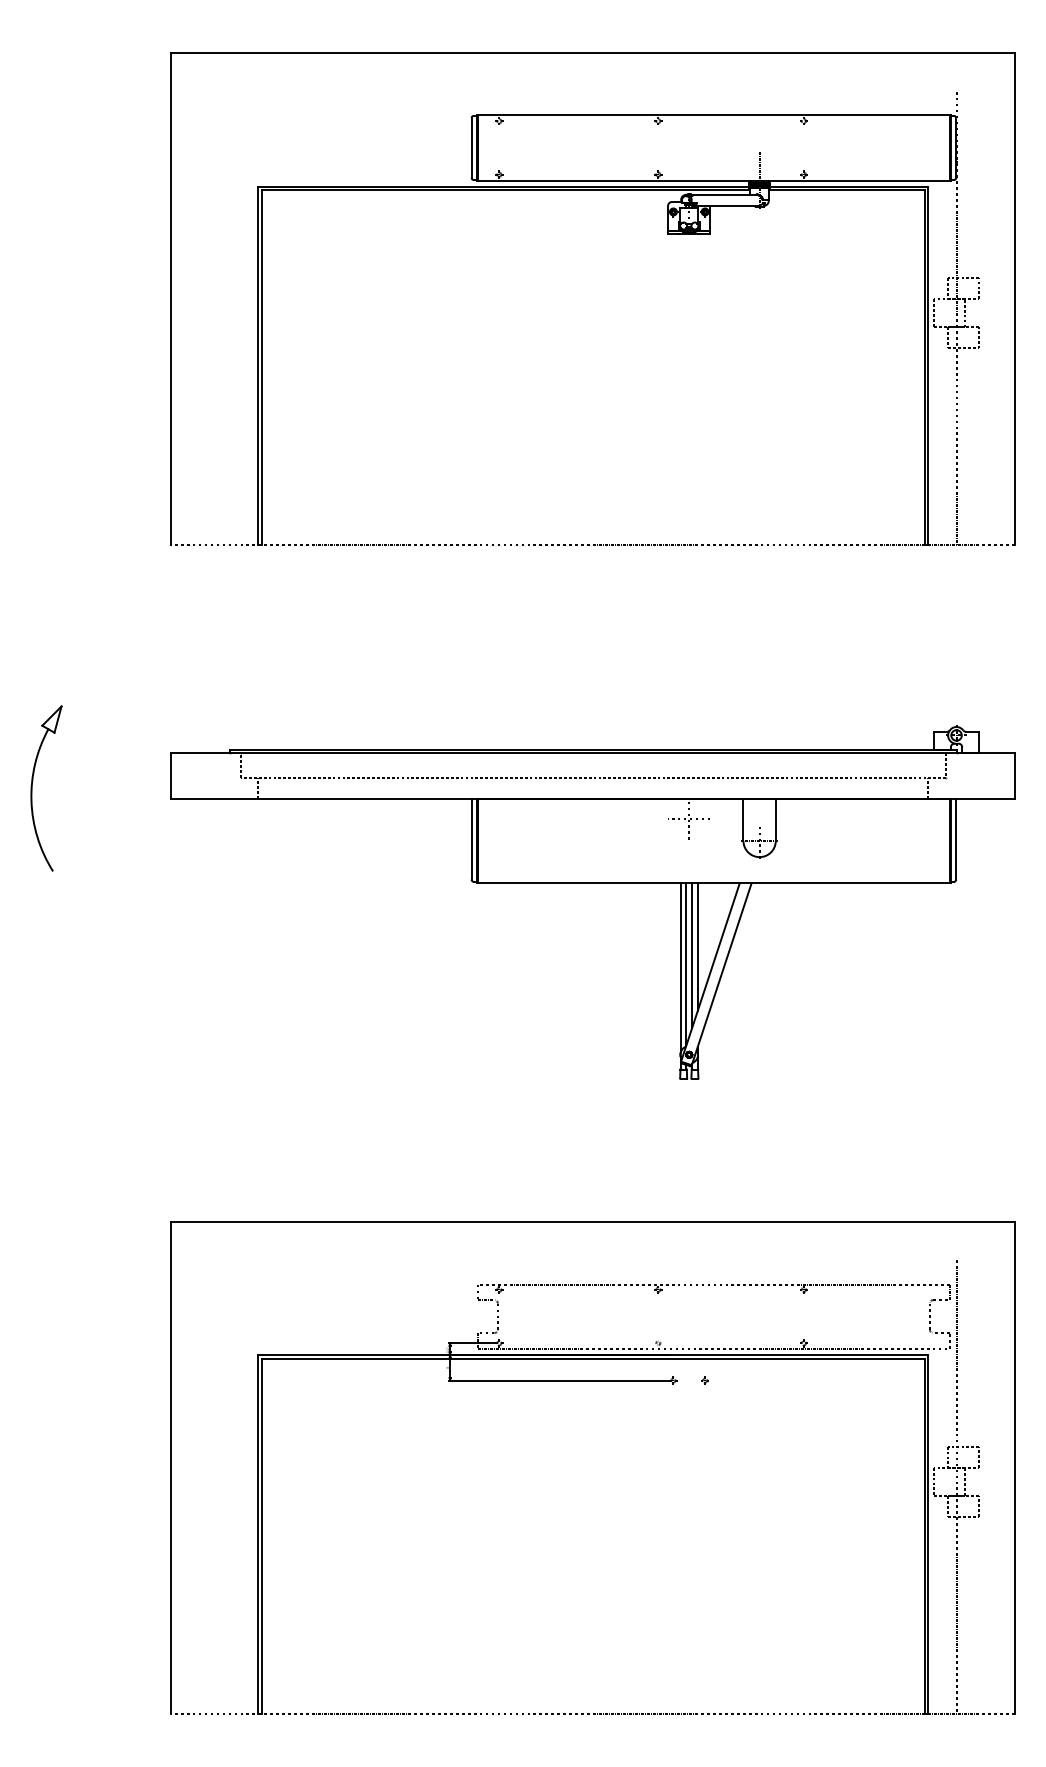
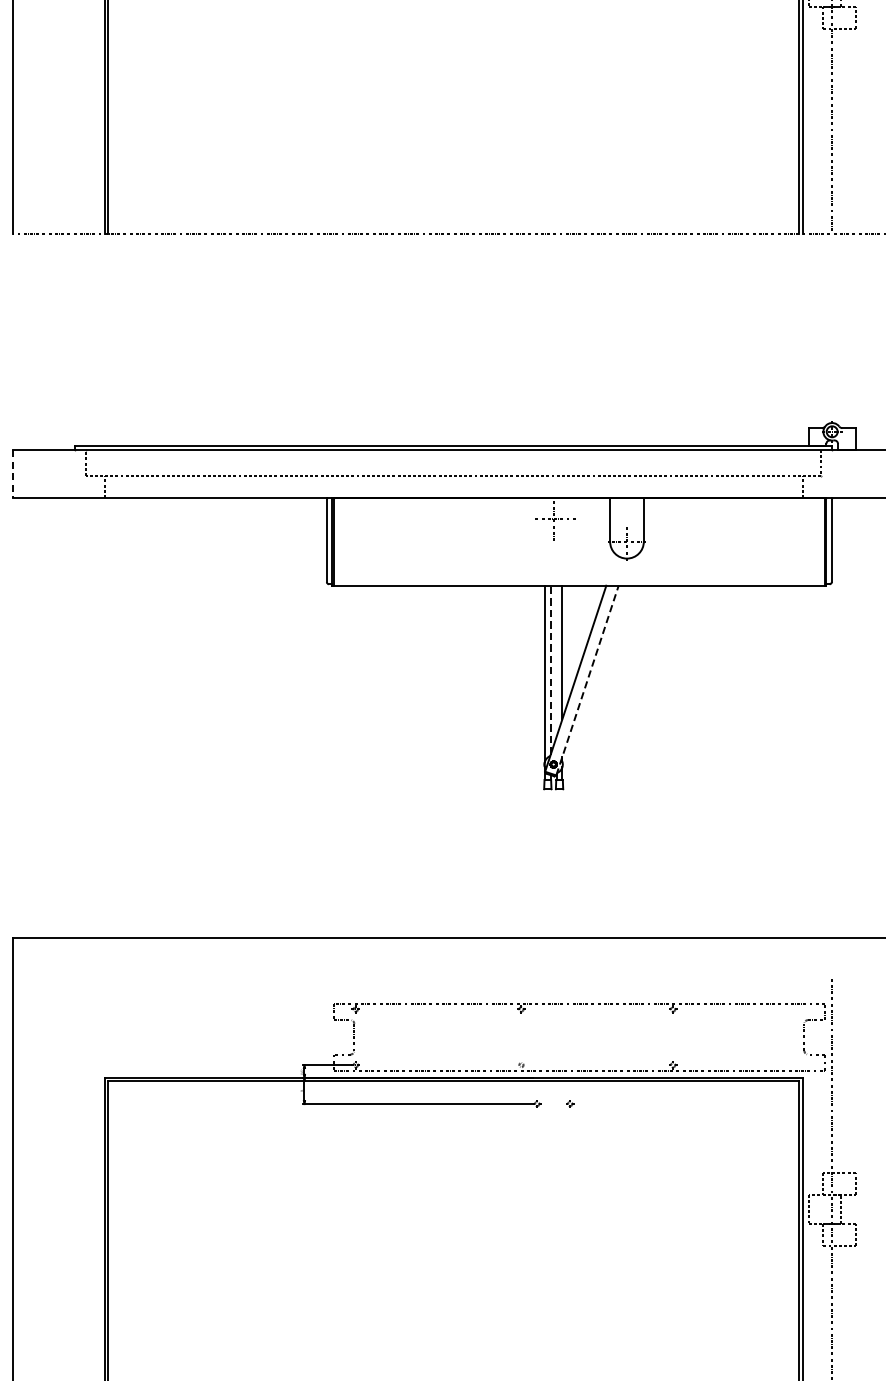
line: (170, 775) -> (13, 473), solid -> dashed
line: (692, 955) -> (557, 661), removed
line: (686, 963) -> (550, 669), solid -> dashed
line: (721, 974) -> (587, 680), solid -> dashed

